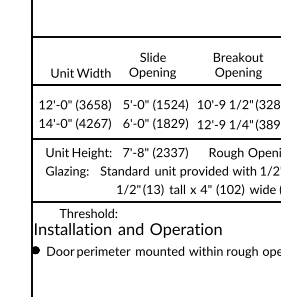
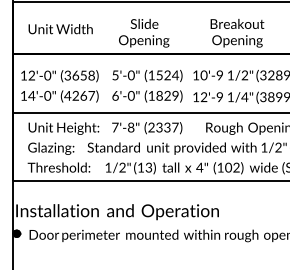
text: (80, 72) -> (60, 28), moved
text: (87, 212) -> (58, 166), moved

